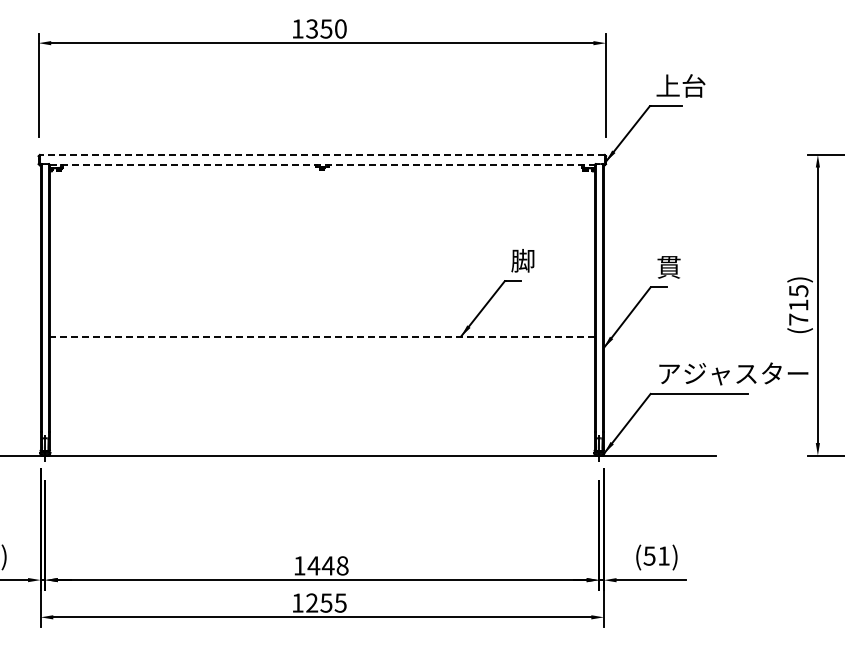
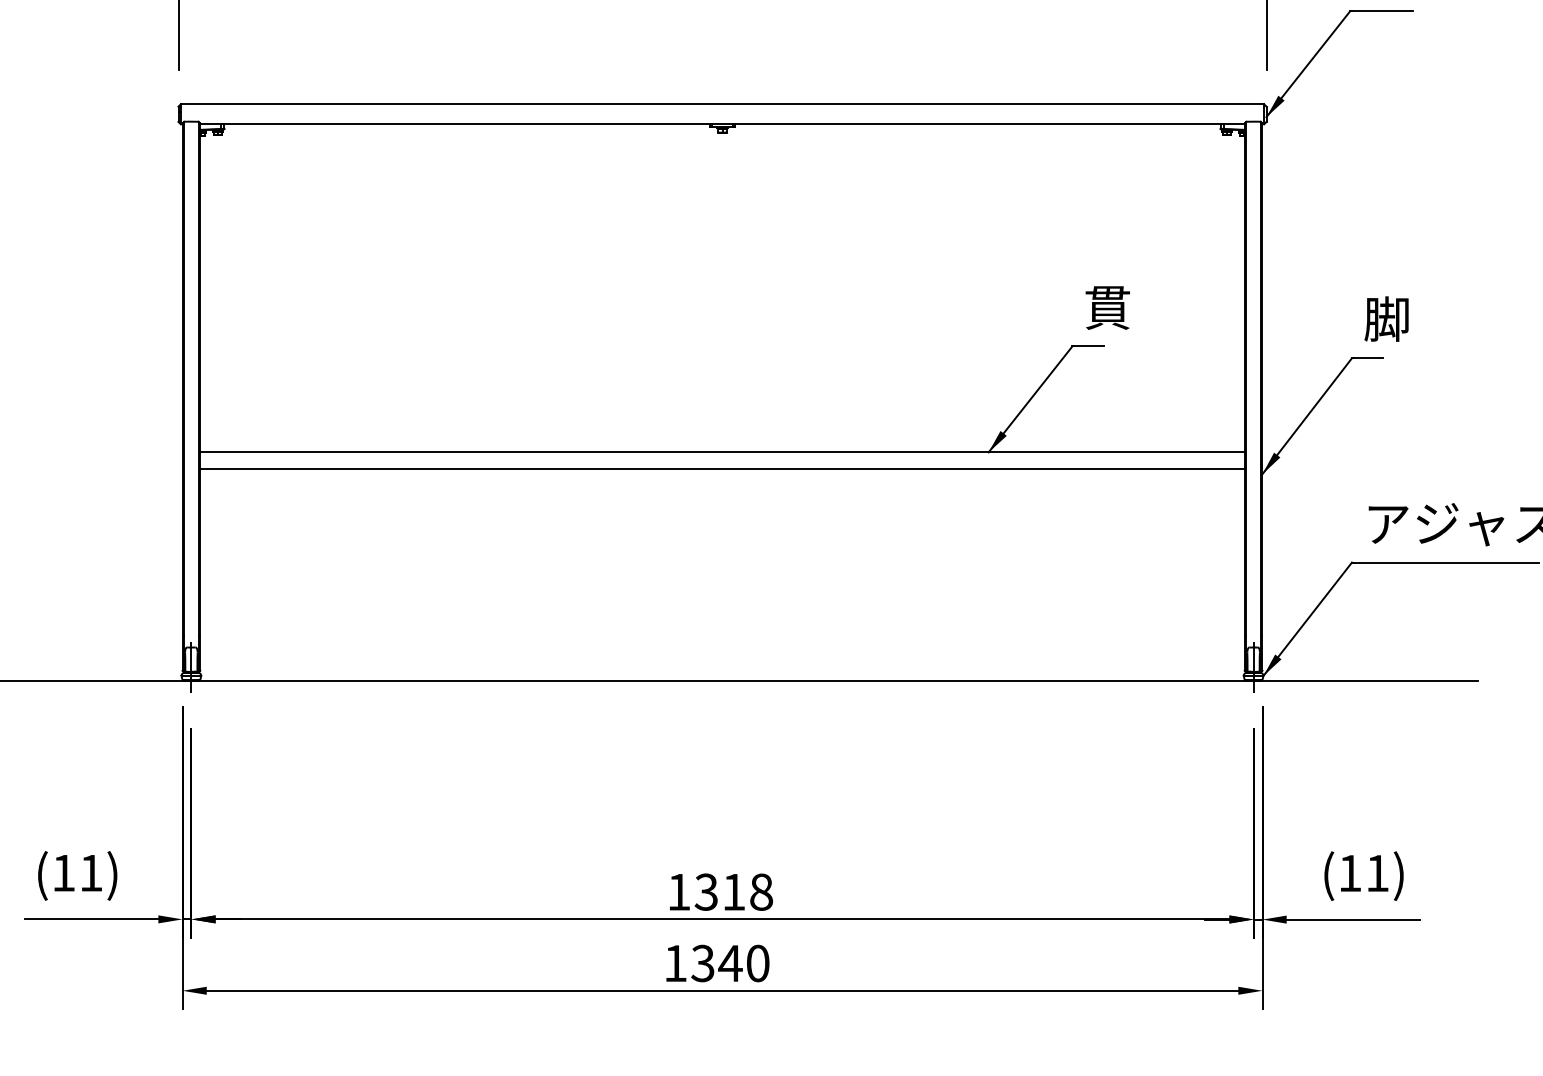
line: (321, 154) -> (720, 103), dashed -> solid
line: (322, 165) -> (722, 124), dashed -> solid
text: (522, 260) -> (1106, 306), 脚 -> 貫
text: (668, 266) -> (1386, 318), 貫 -> 脚
line: (321, 336) -> (720, 452), dashed -> solid
line: (321, 344) -> (720, 467), added
text: (649, 555) -> (1349, 872), (51) -> (11)
text: (320, 565) -> (719, 891), 1448 -> 1318
text: (326, 602) -> (730, 962), 1255 -> 1340

